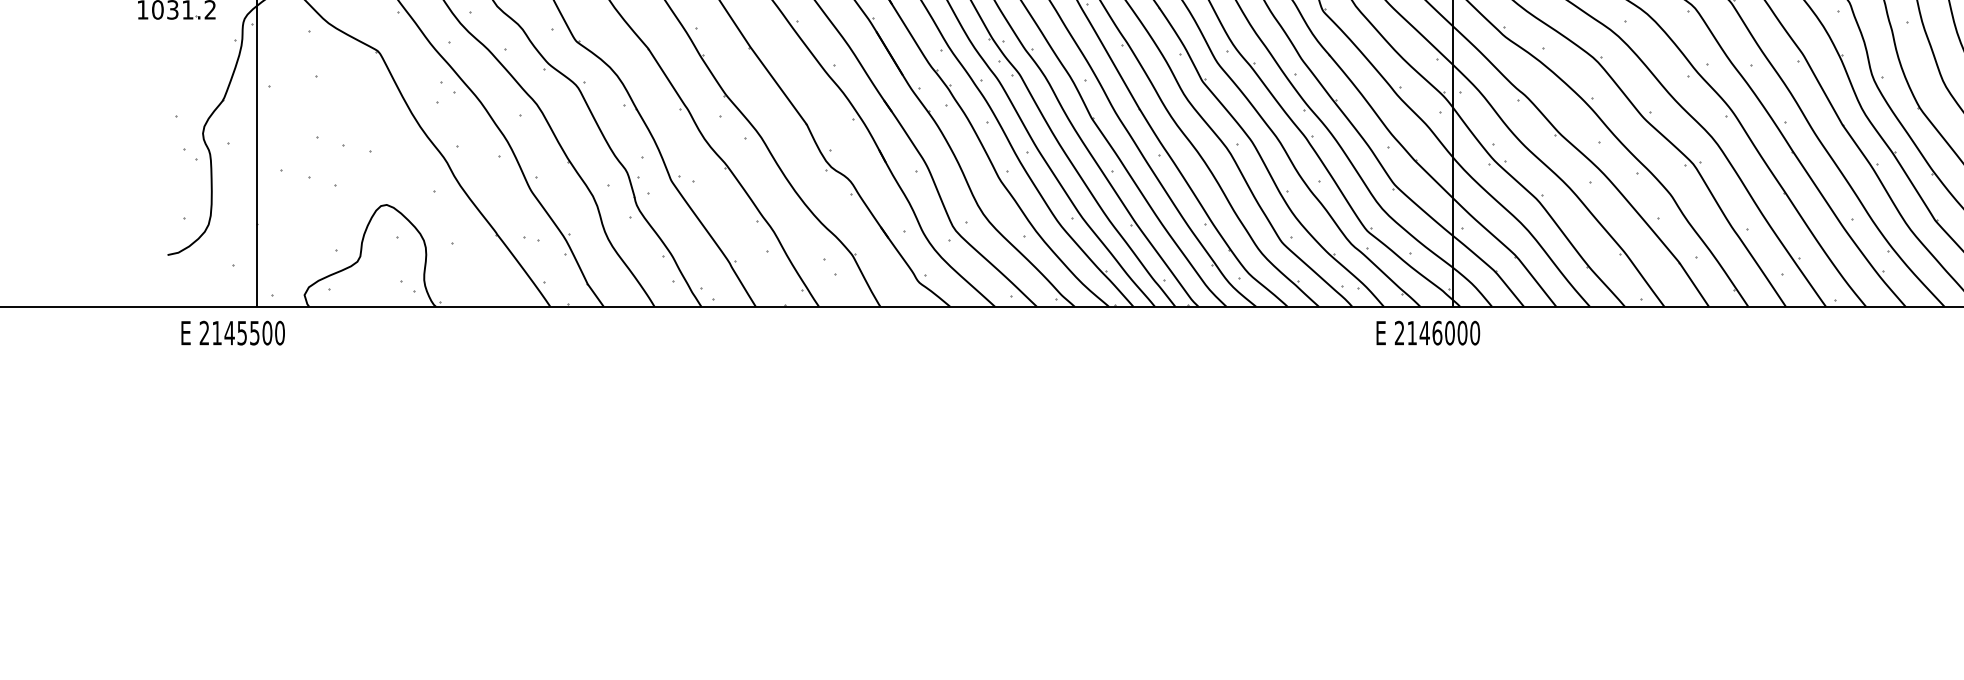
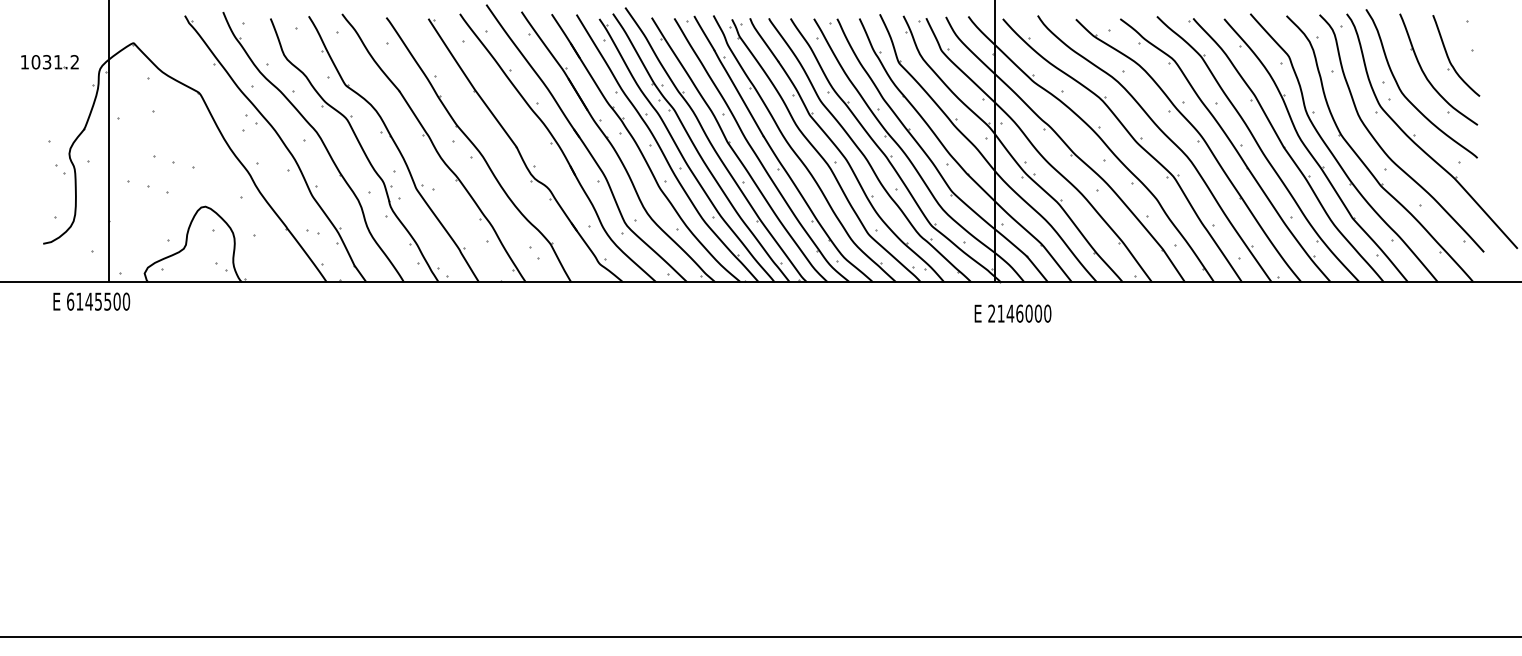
text: (204, 332) -> (70, 301), 2145500 -> 6145500
text: (1427, 332) -> (1012, 313), moved

